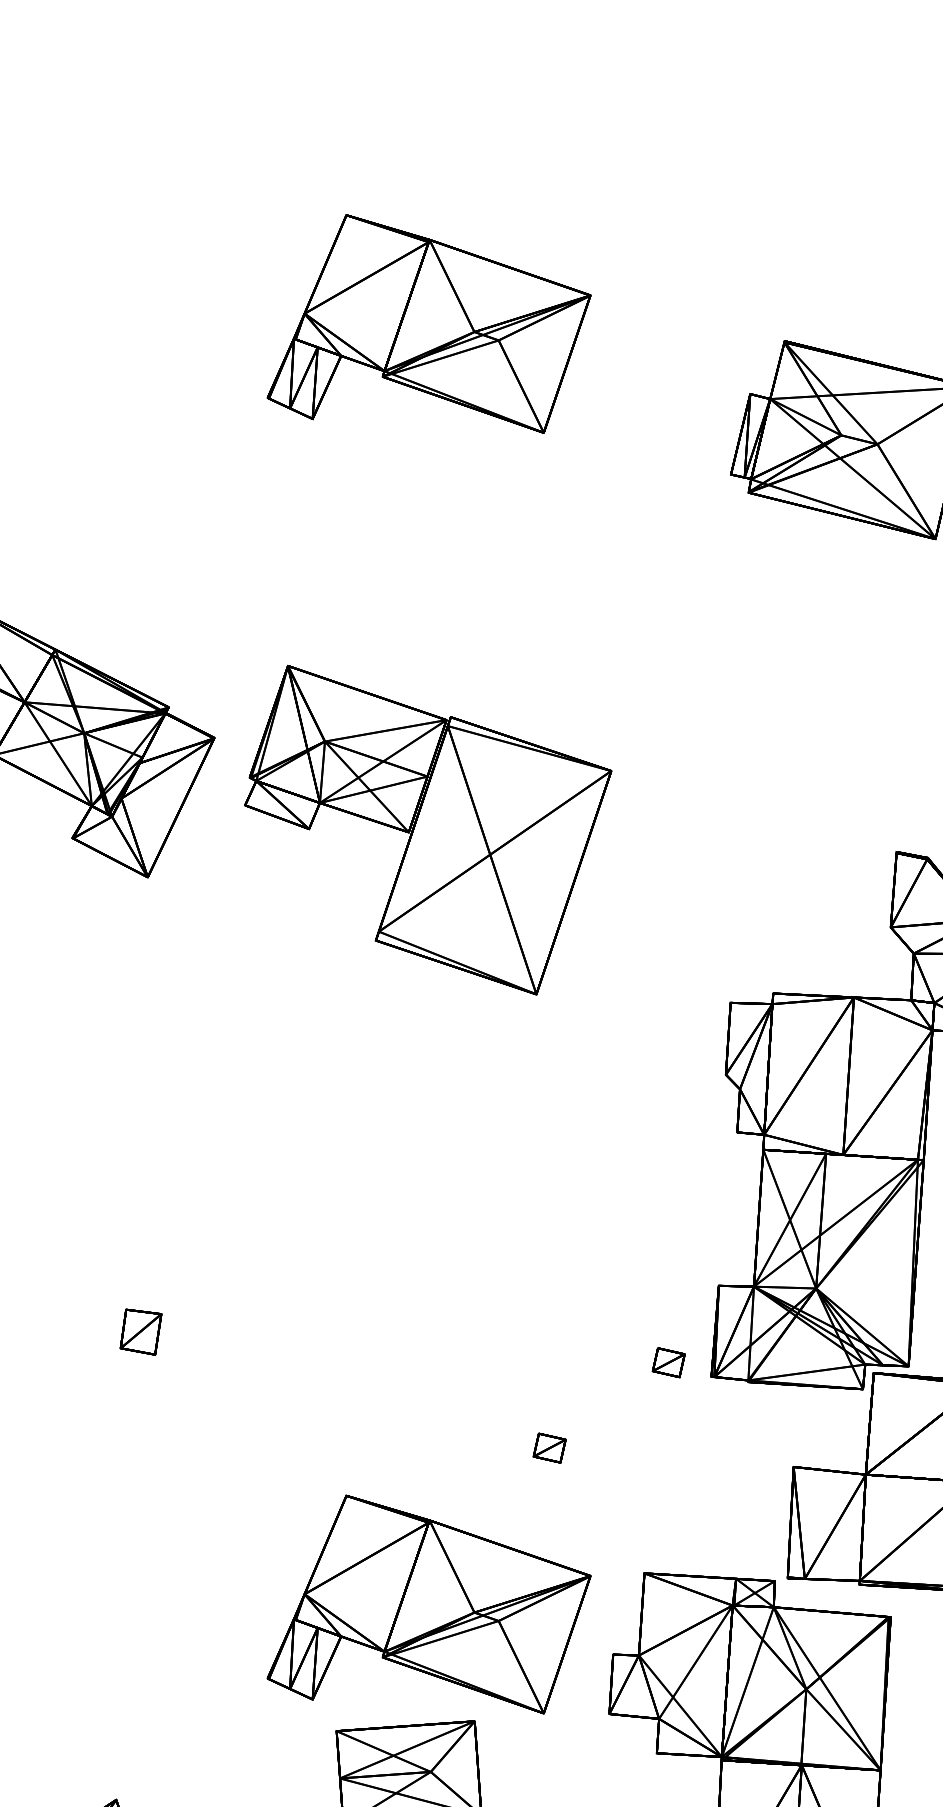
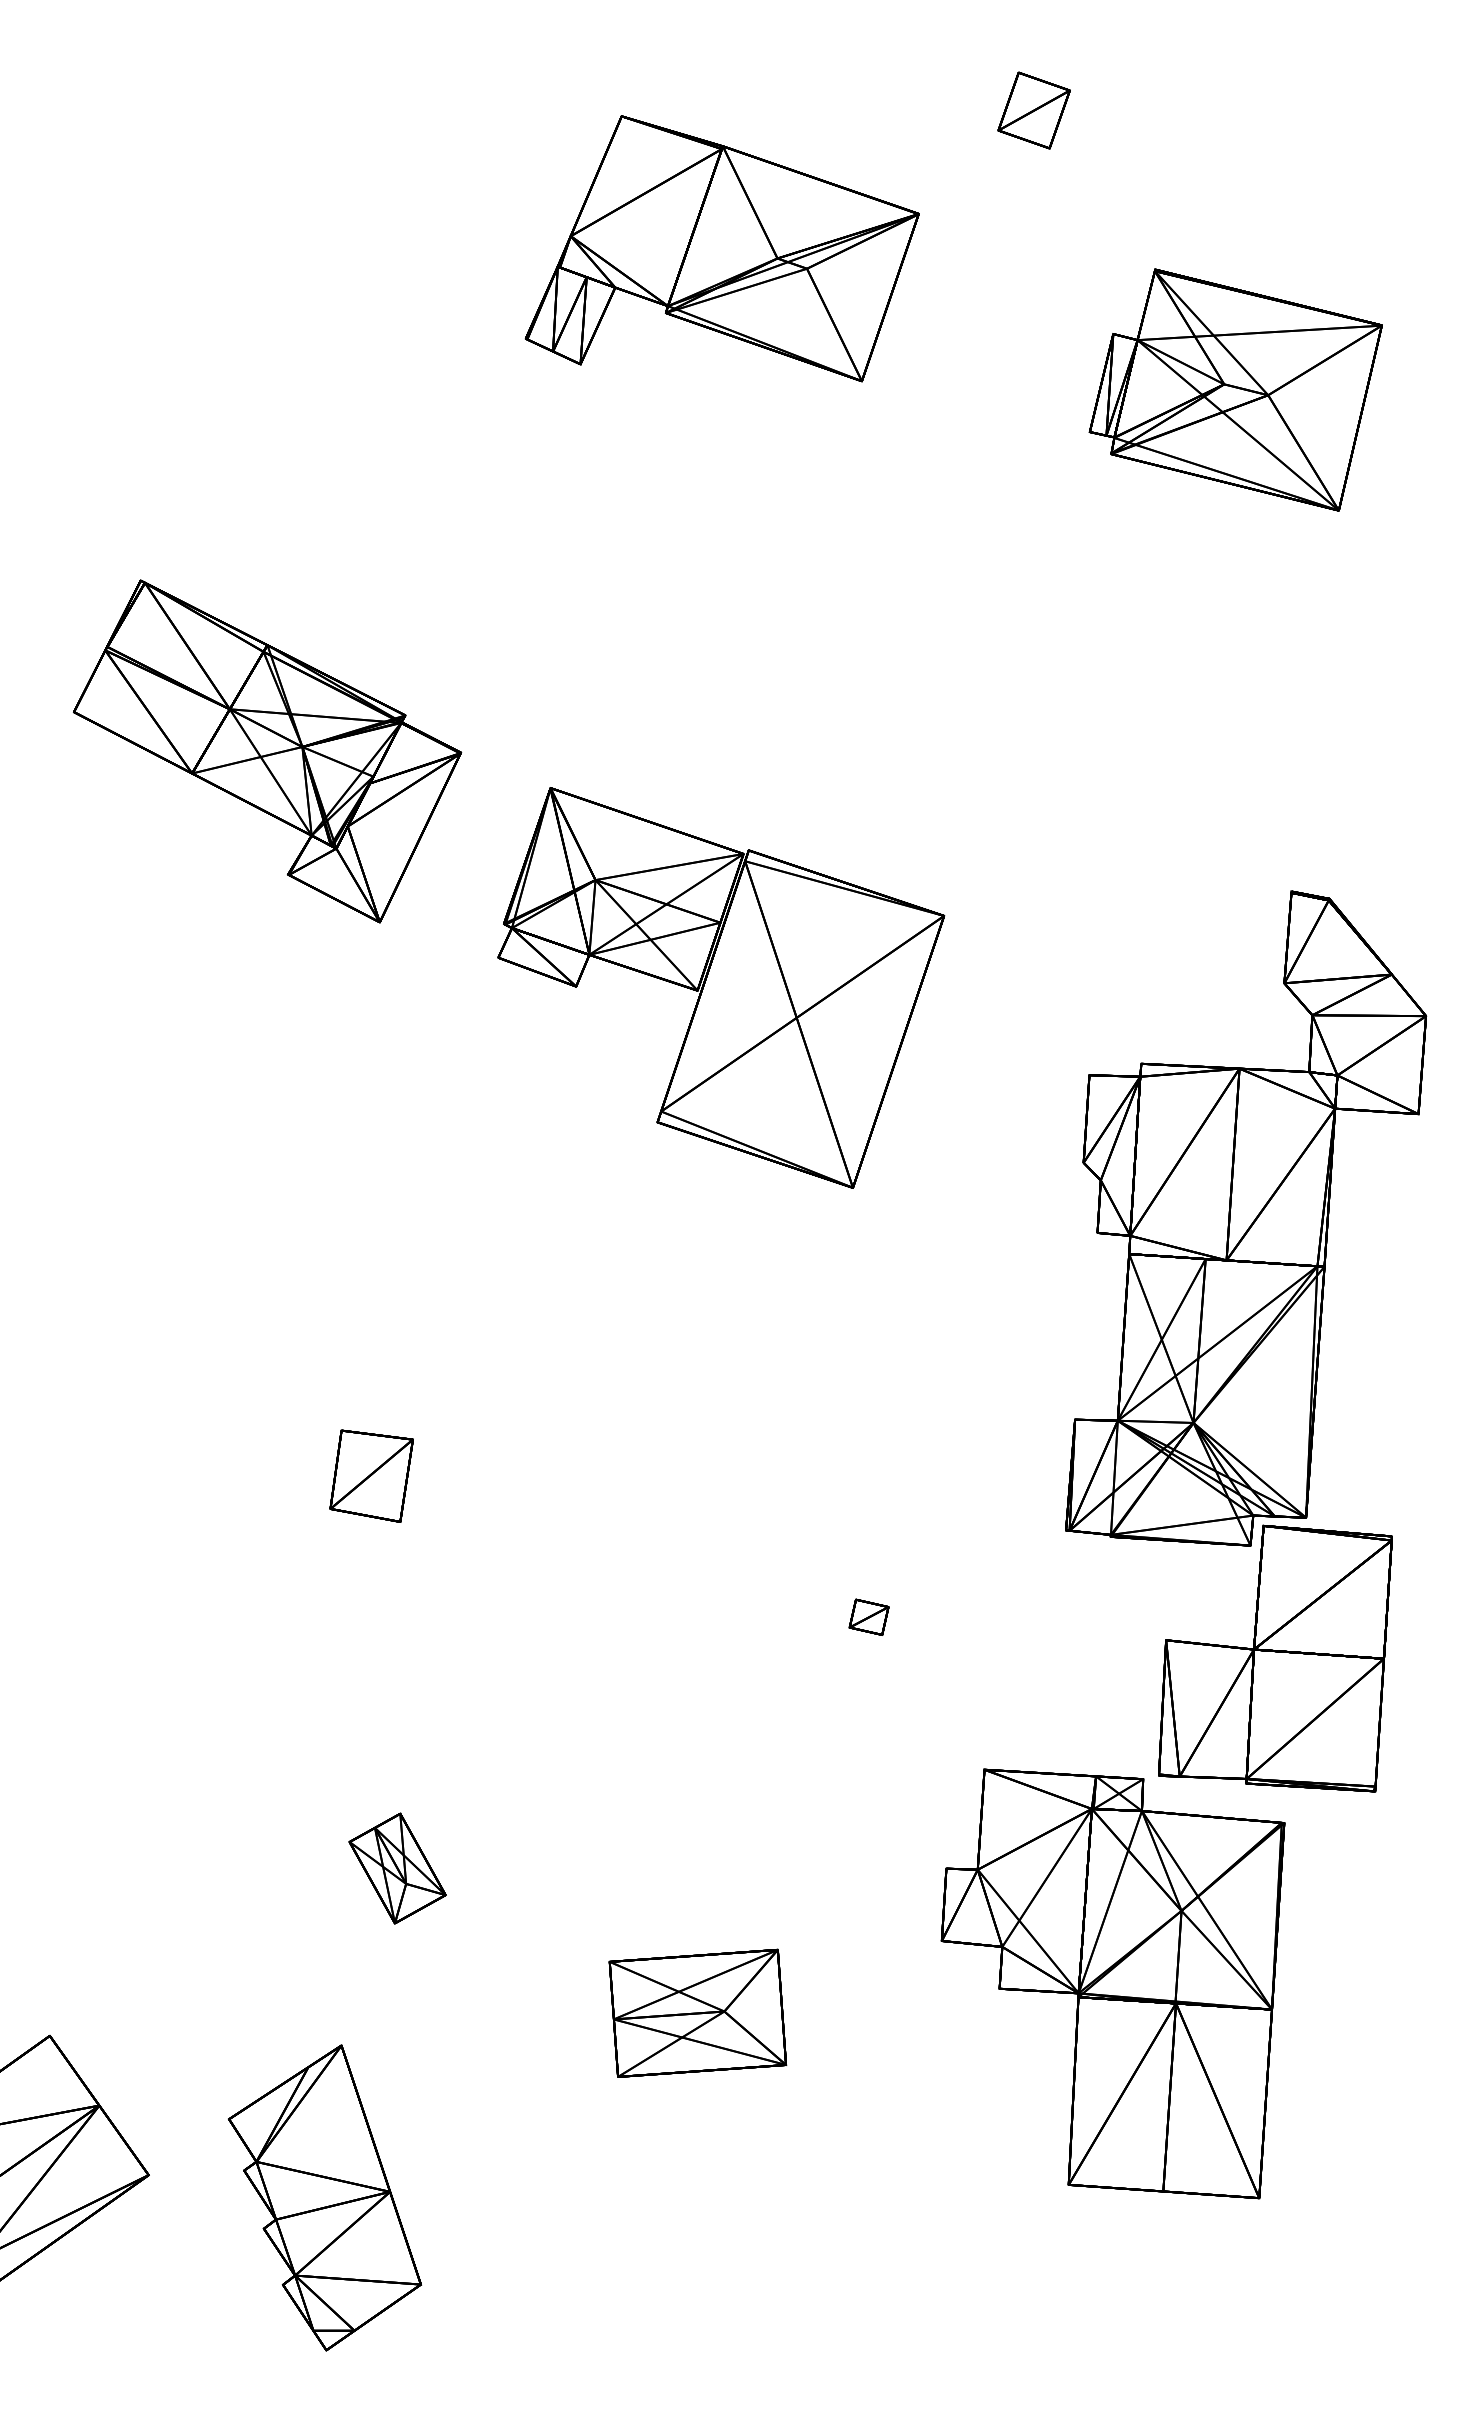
part: (684, 210) -> (1033, 110), added
part: (428, 829) -> (721, 987), moved
part: (140, 1331) -> (371, 1475), size x1.67
part: (668, 1362) -> (1013, 1512), removed
part: (428, 1604) -> (721, 1807), removed
part: (162, 1654) -> (397, 1868), added

